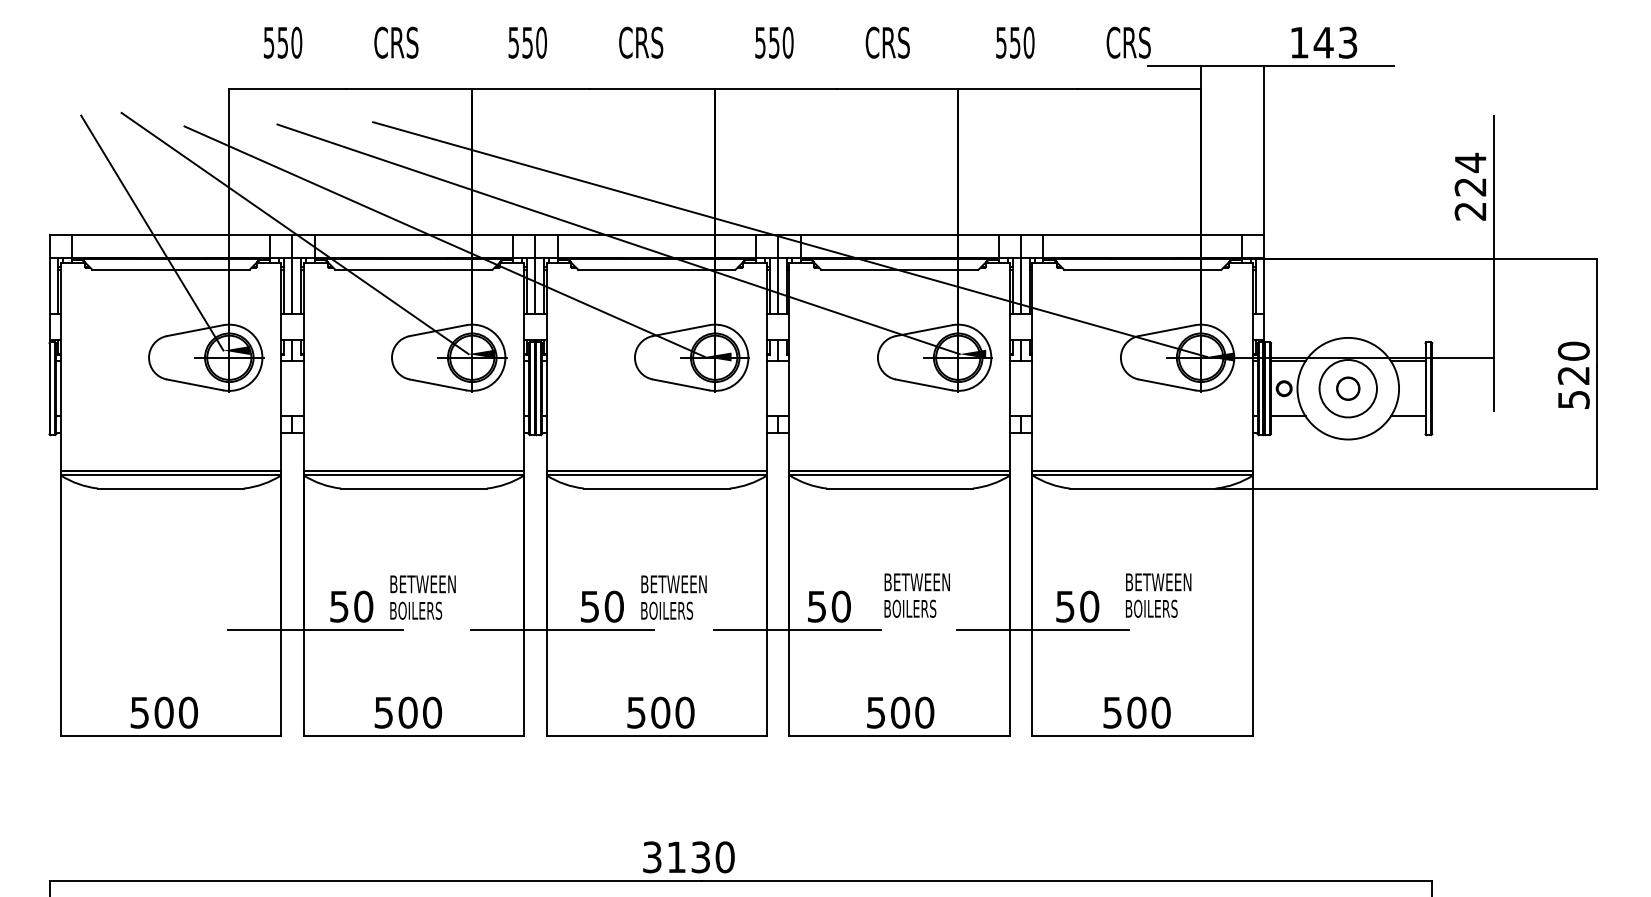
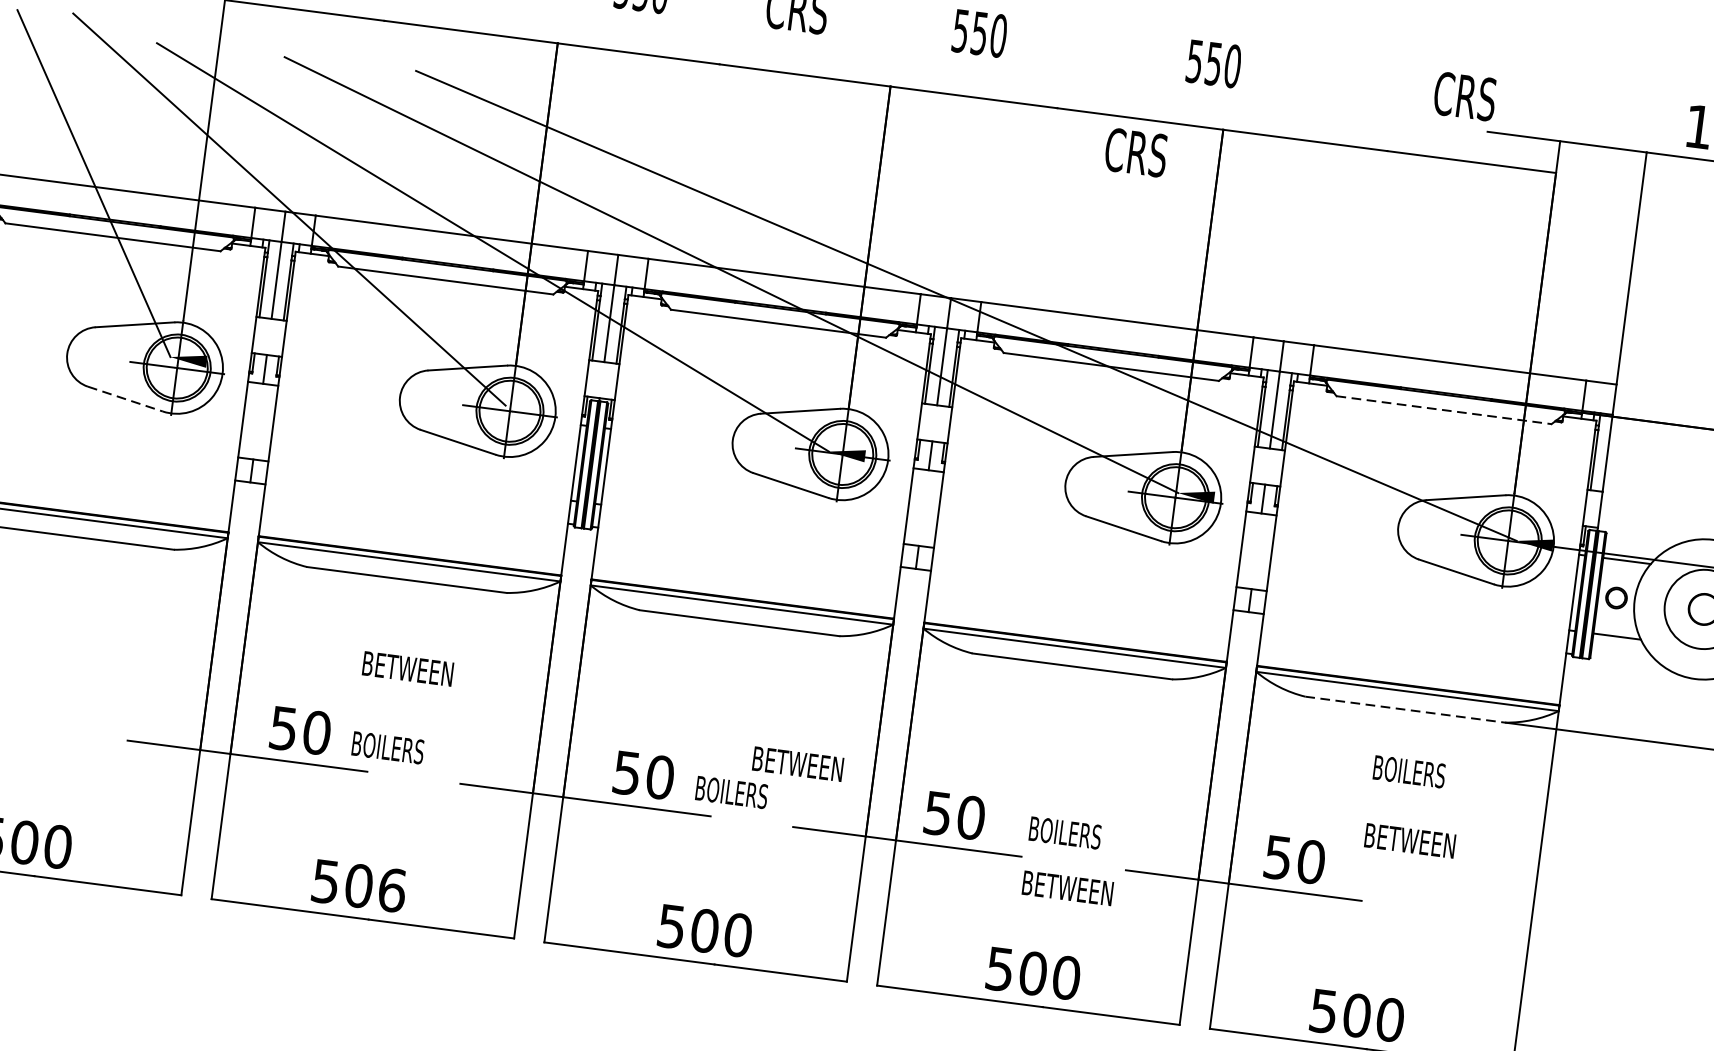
text: (887, 42) -> (1135, 152), moved
text: (1015, 42) -> (1214, 63), moved
line: (1142, 269) -> (1443, 409), solid -> dashed
fill: (481, 353) -> (523, 407), removed
line: (194, 384) -> (124, 398), solid -> dashed
line: (1142, 488) -> (1404, 709), solid -> dashed
text: (916, 582) -> (1066, 888), moved
text: (422, 584) -> (407, 669), moved
text: (673, 584) -> (797, 764), moved
text: (1151, 608) -> (1409, 771), moved
text: (432, 712) -> (392, 890), 500 -> 506

